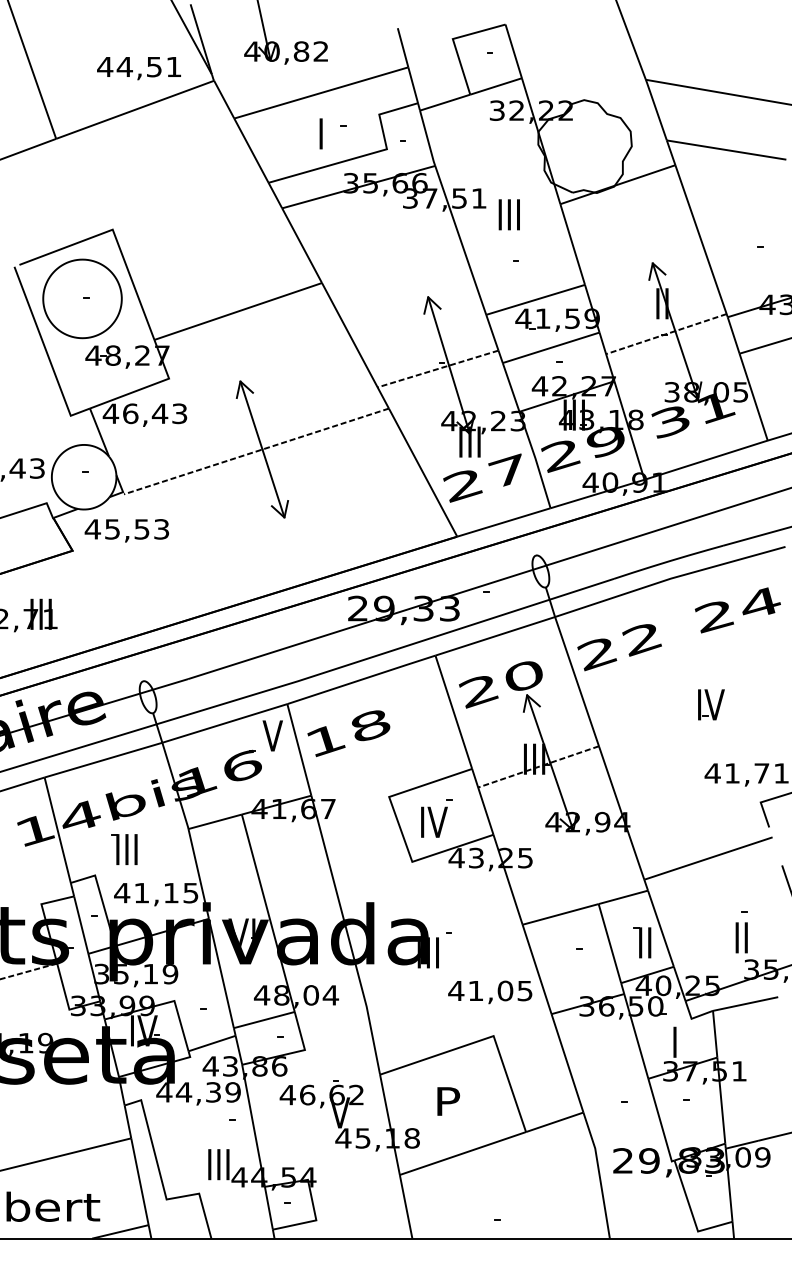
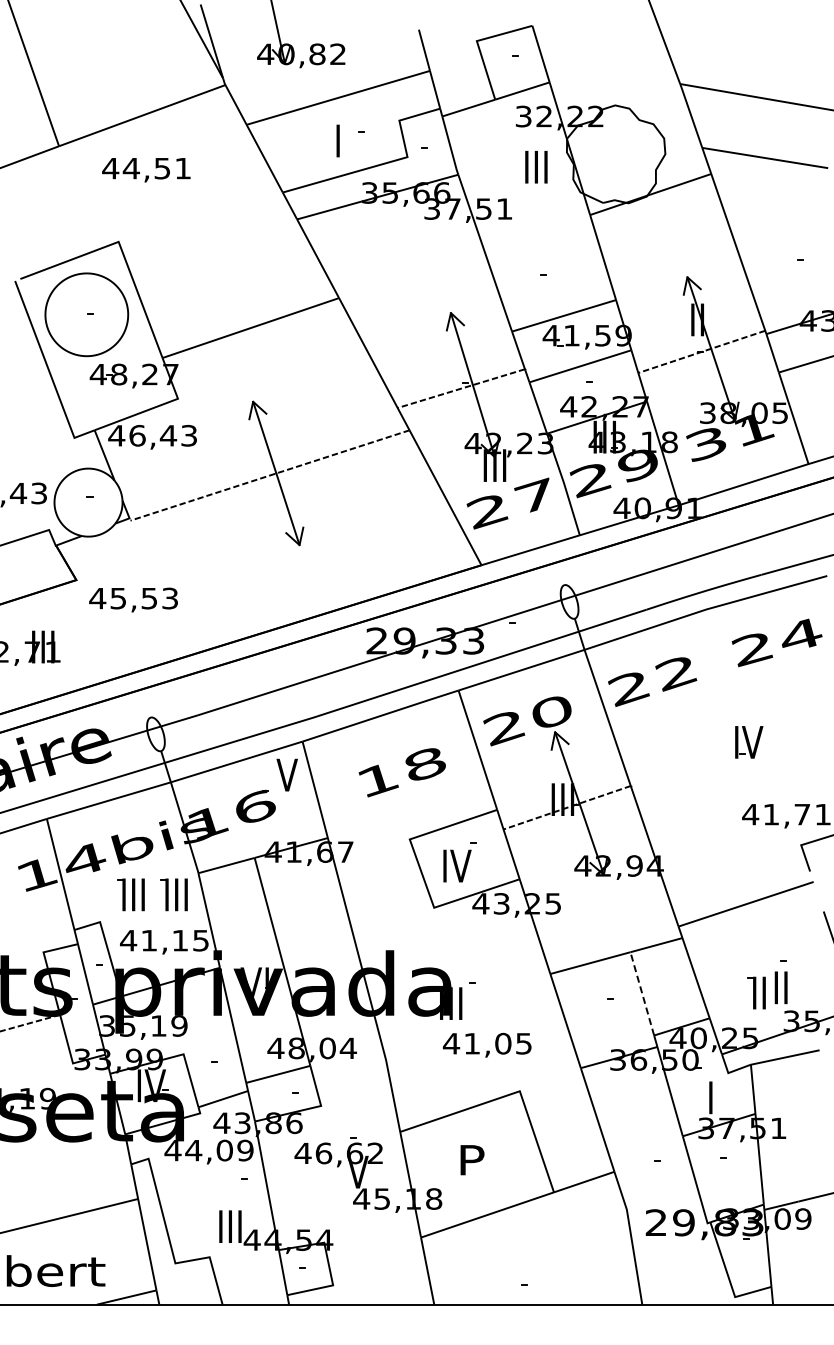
text: (139, 68) -> (146, 170), moved
text: (509, 215) -> (536, 167), moved
text: (126, 530) -> (133, 599), moved
text: (348, 733) -> (401, 772), moved
part: (164, 849) -> (173, 894), added
part: (642, 942) -> (756, 992), moved
line: (610, 943) -> (642, 993), solid -> dashed
text: (489, 991) -> (486, 1044), moved
text: (213, 1092) -> (224, 1150), 44,39 -> 44,09

